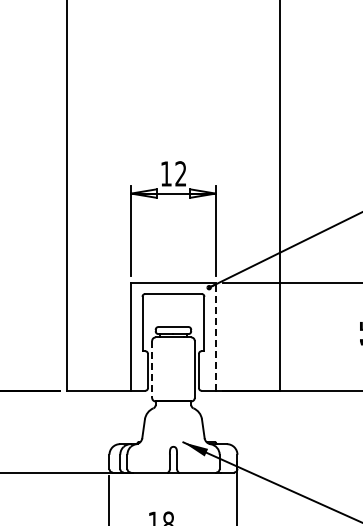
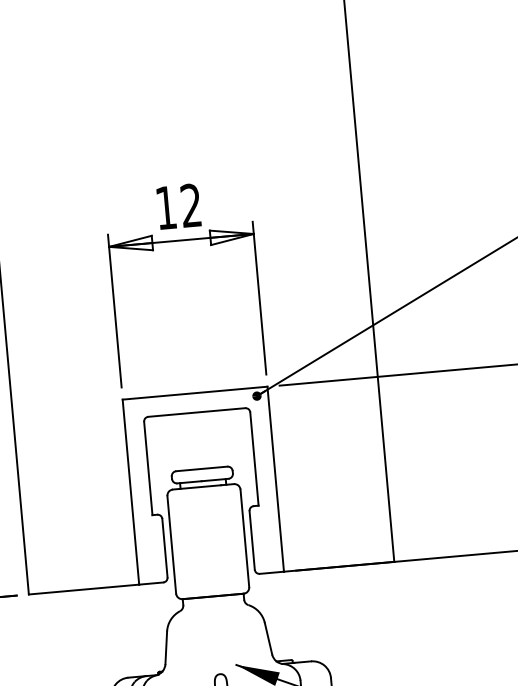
line: (215, 336) -> (275, 478), dashed -> solid
line: (152, 369) -> (172, 544), dashed -> solid

